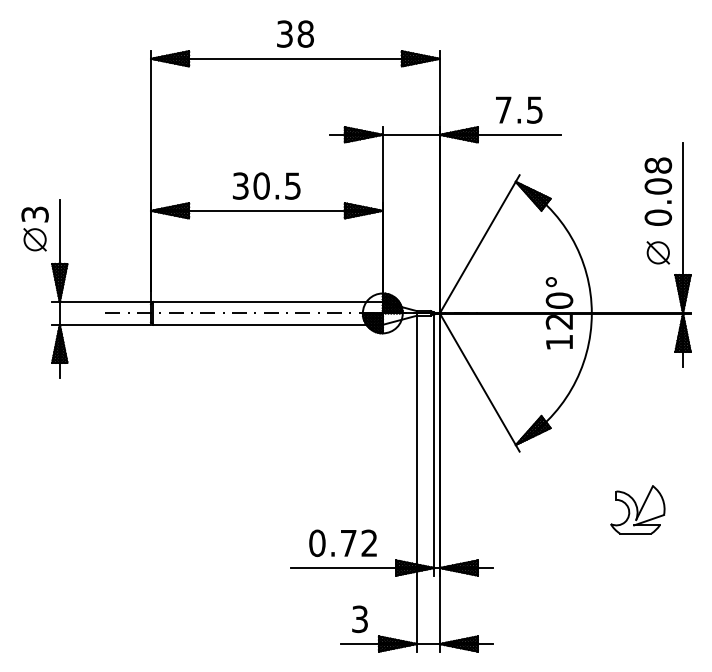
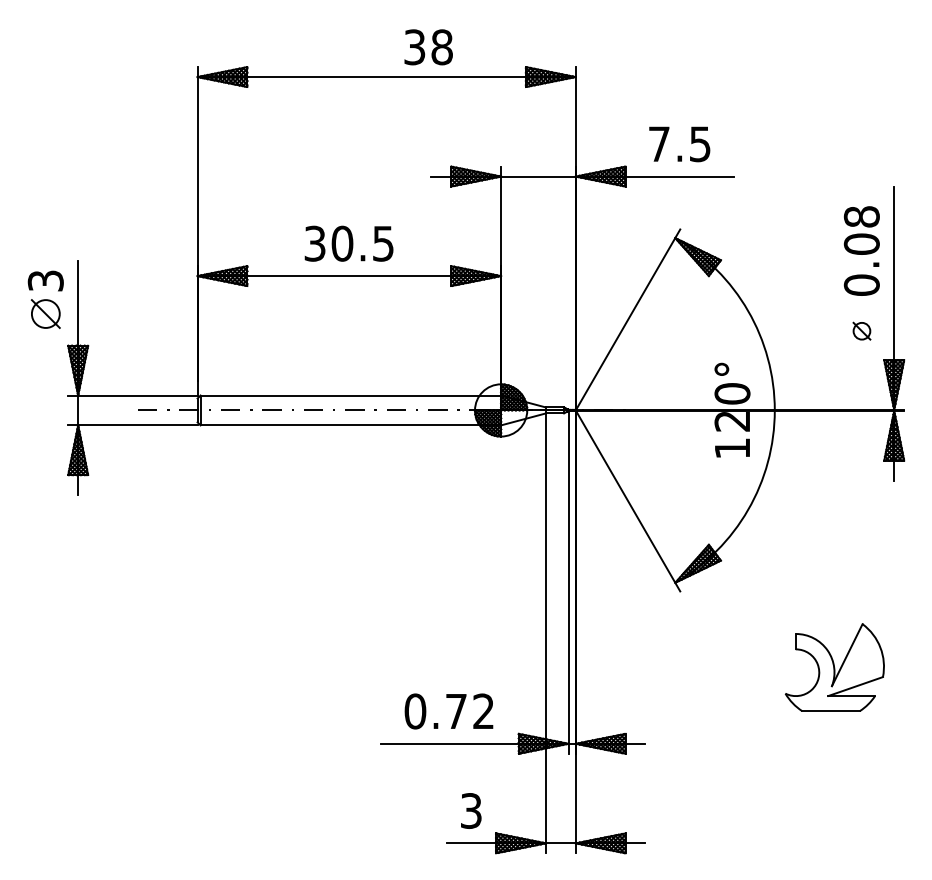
text: (295, 33) -> (428, 46), moved
part: (658, 252) -> (862, 330), size x0.6
part: (637, 509) -> (834, 667), size x1.4

